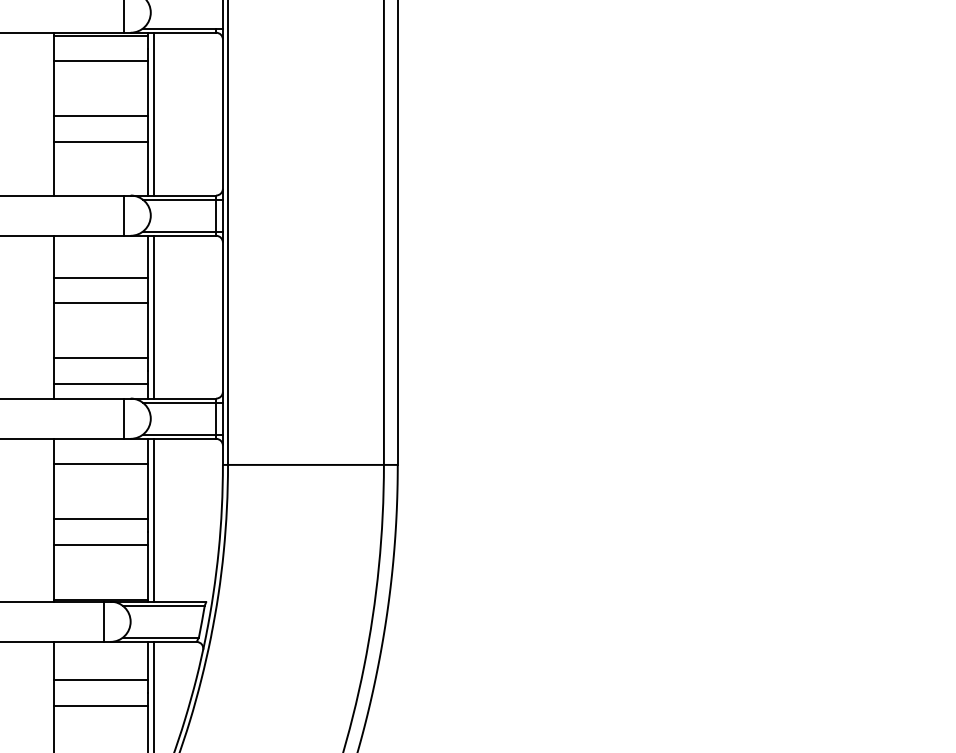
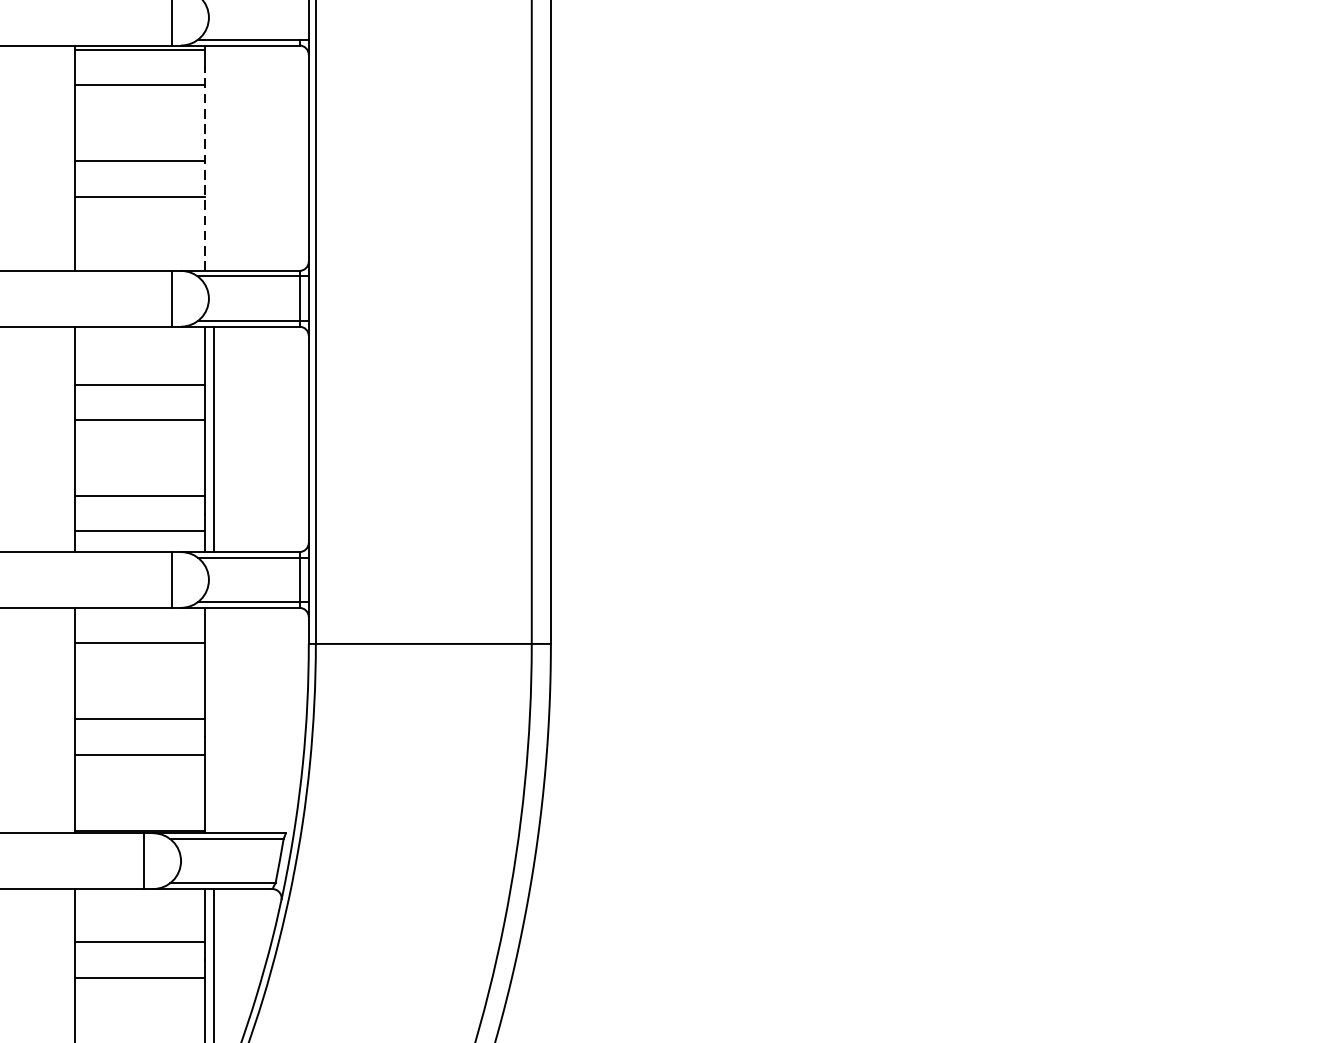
line: (154, 113) -> (214, 157), removed
line: (147, 121) -> (204, 168), solid -> dashed
line: (154, 519) -> (214, 719), removed

